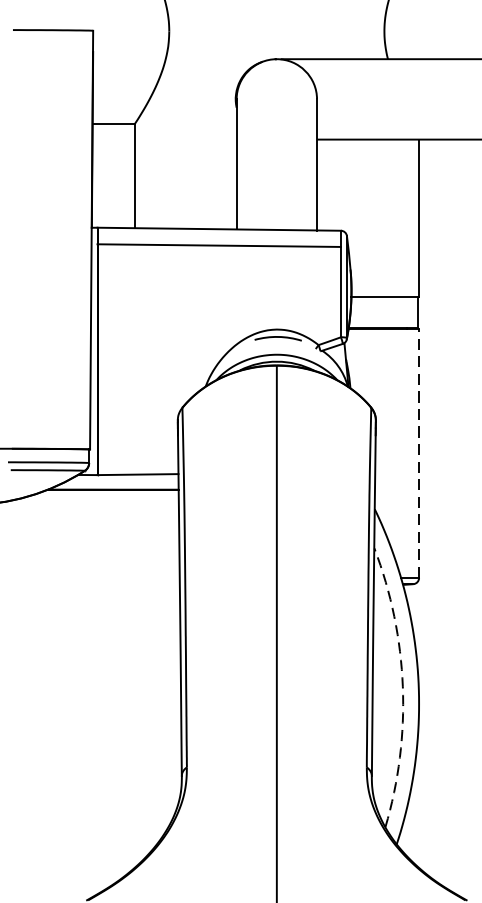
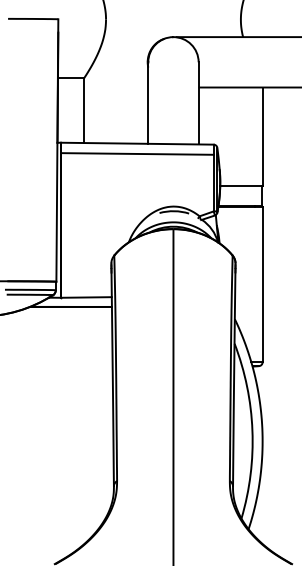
line: (418, 453) -> (262, 284), dashed -> solid
arc: (402, 686) -> (252, 430), dashed -> solid

